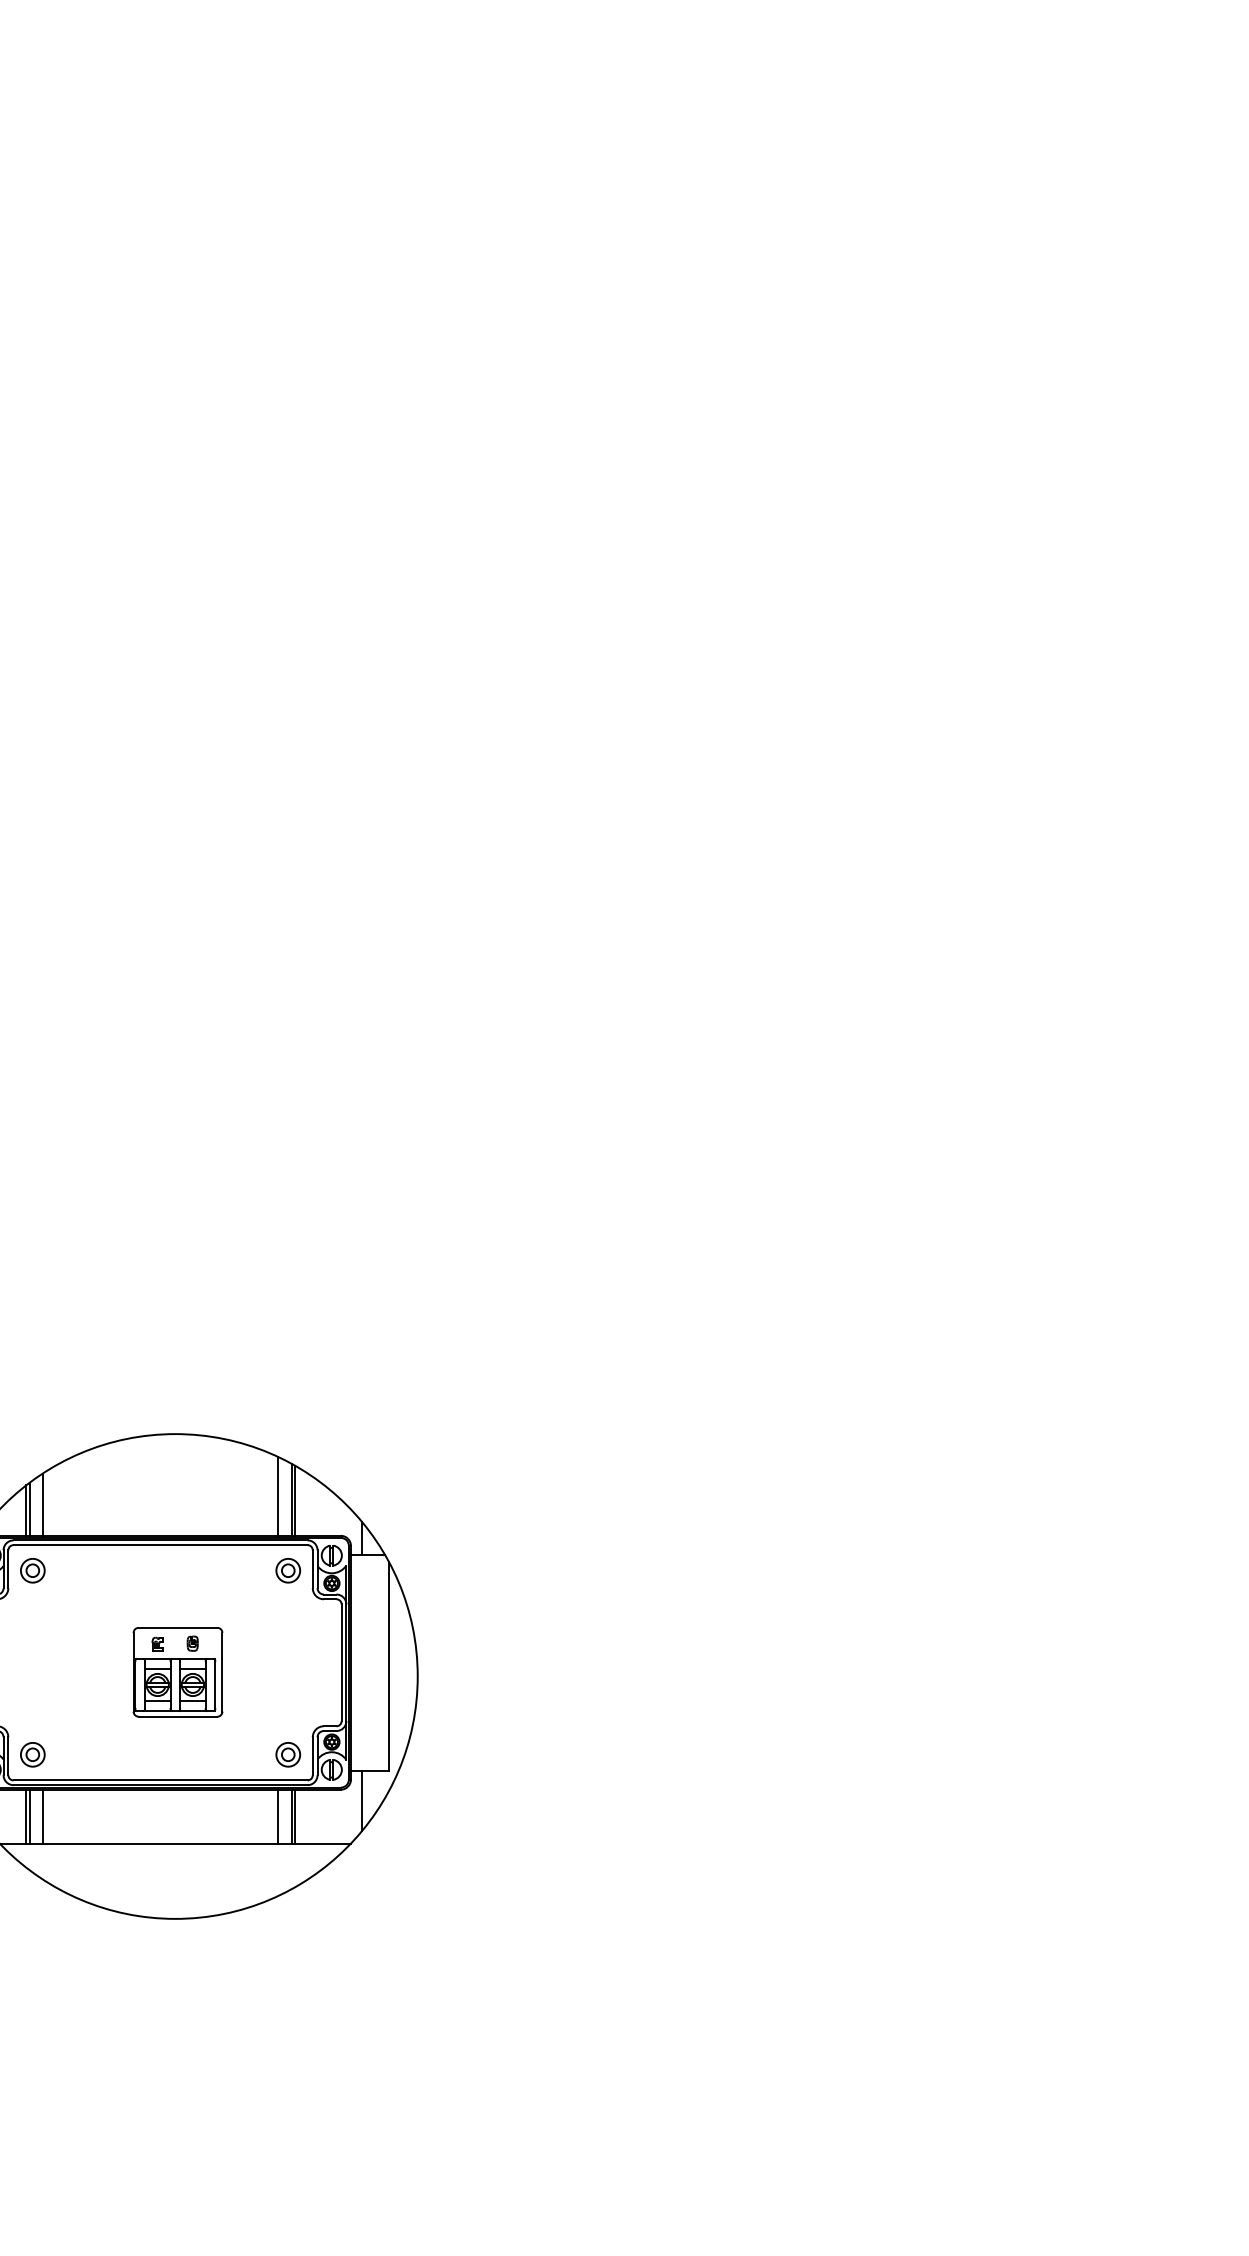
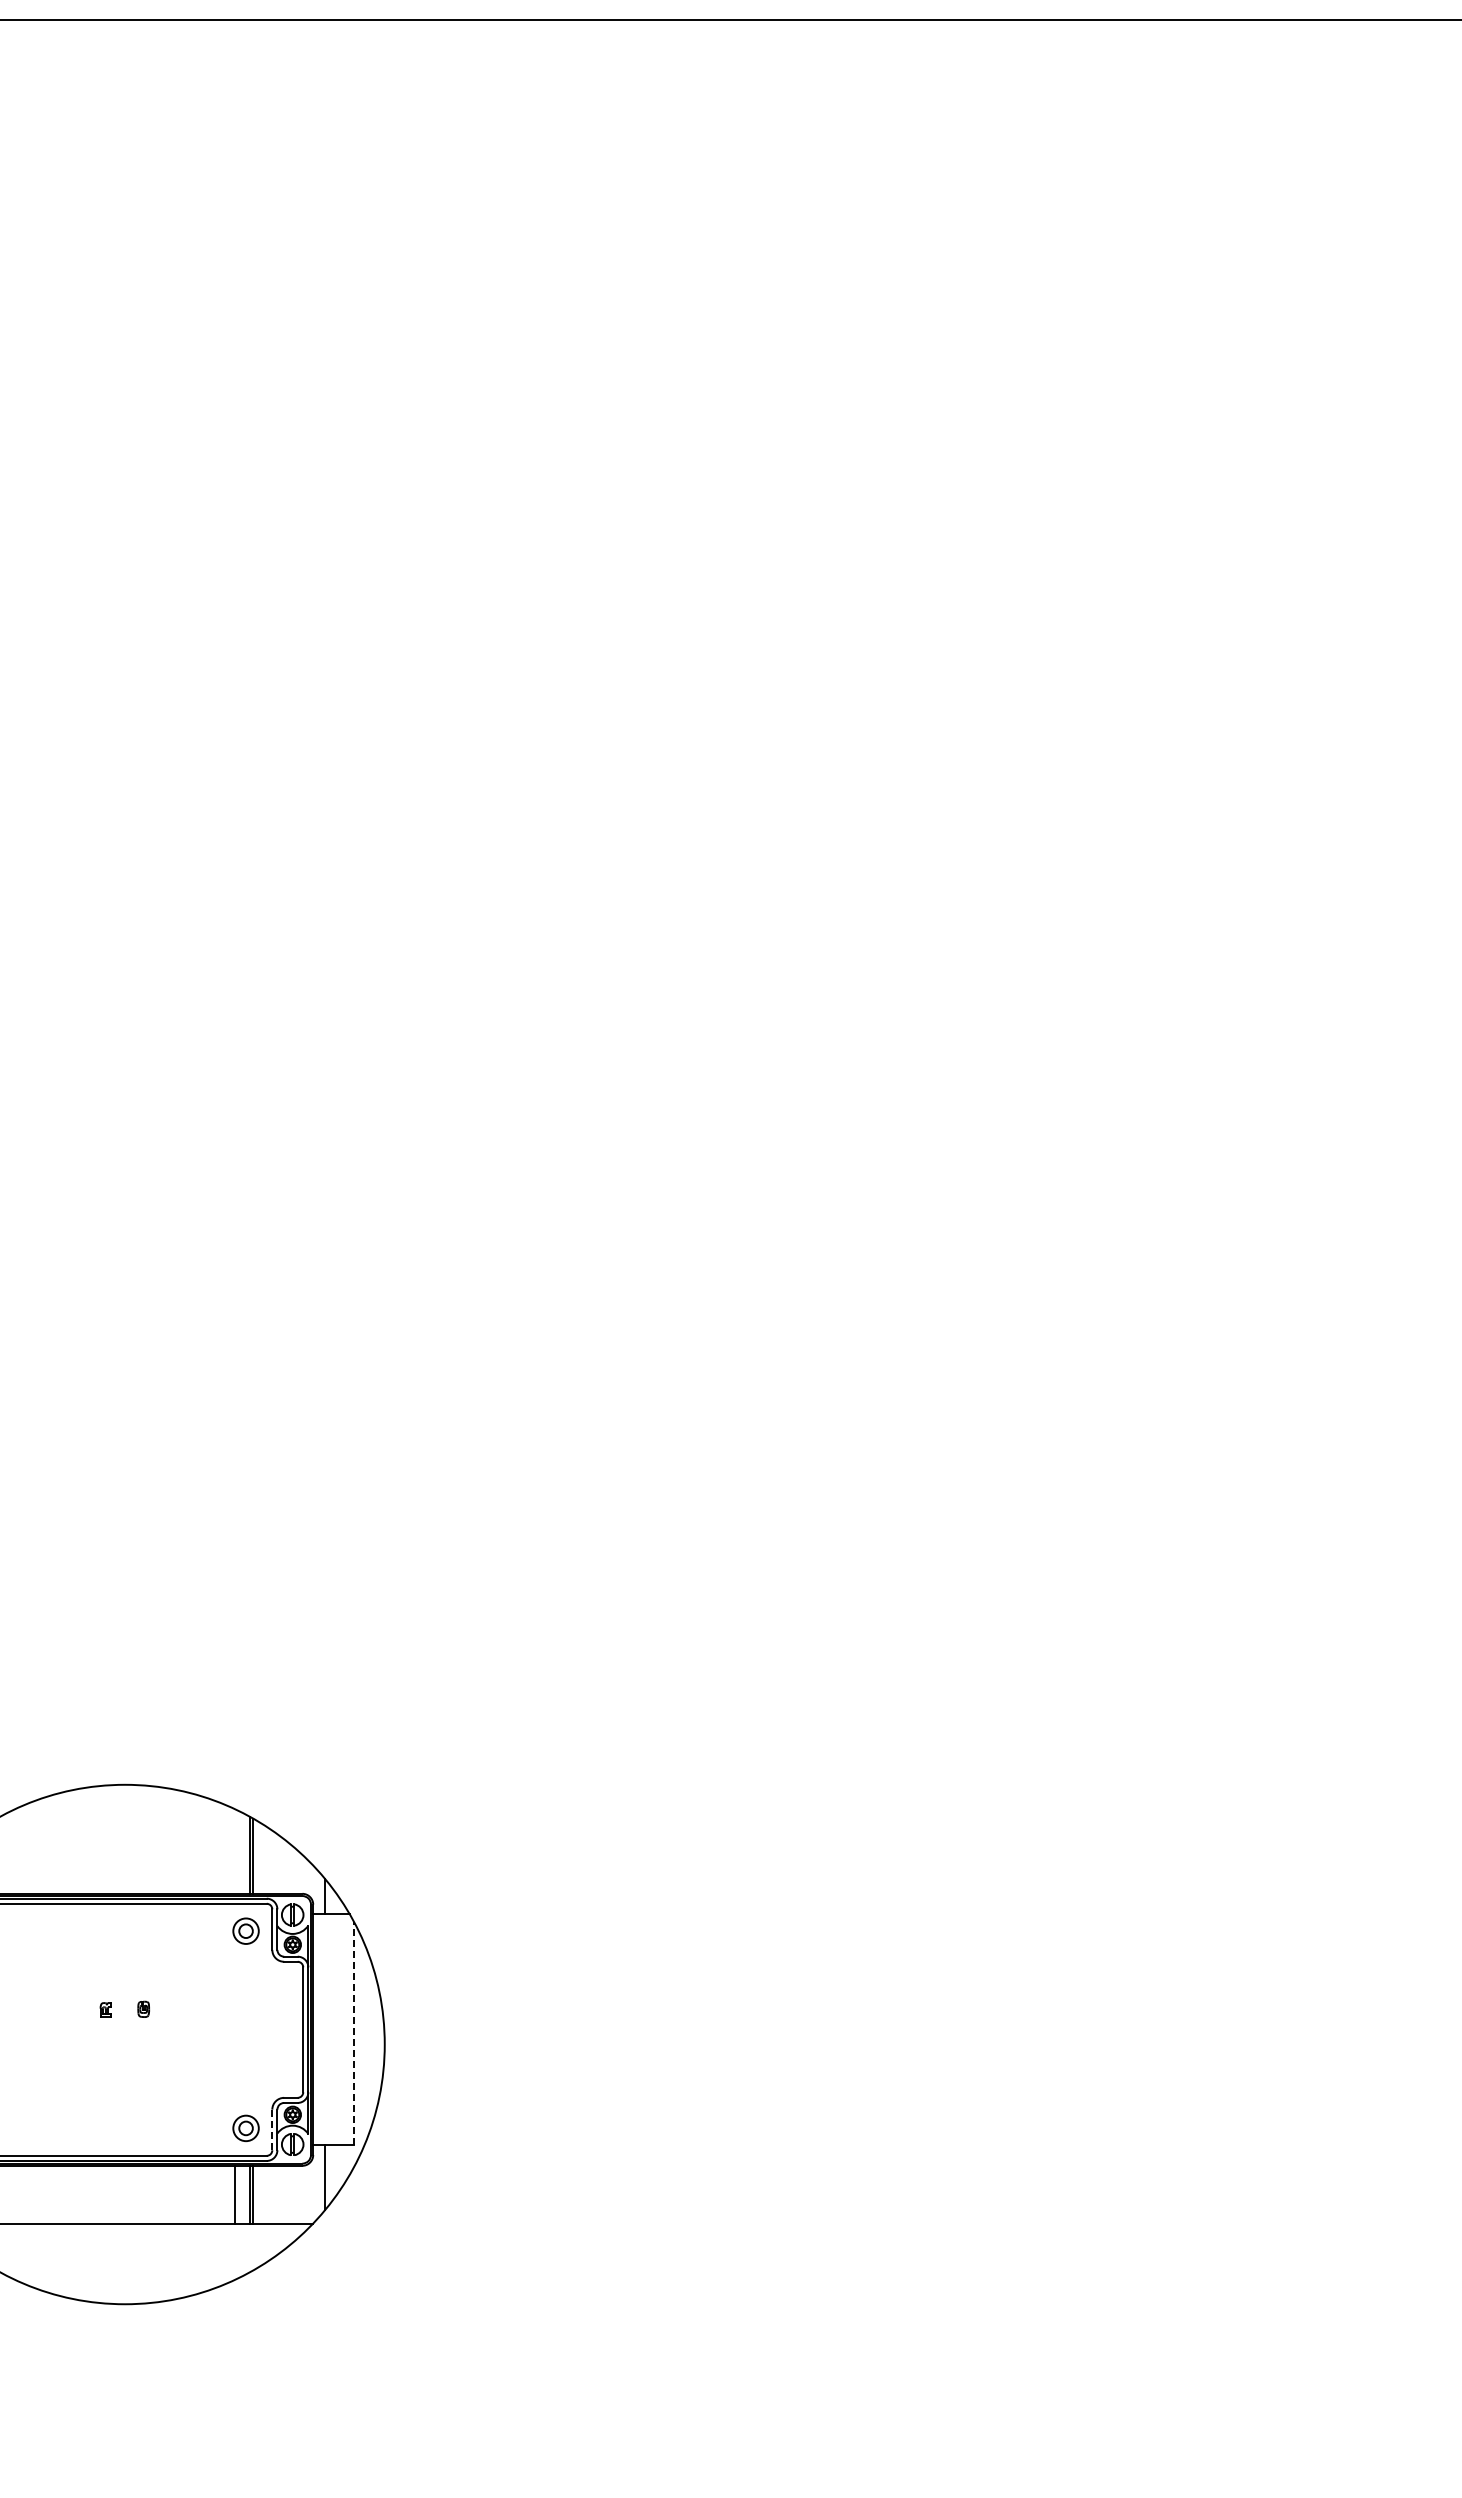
line: (278, 1496) -> (235, 1851), removed
line: (389, 1666) -> (354, 2033), solid -> dashed
part: (177, 1671) -> (127, 2039), removed
line: (312, 1755) -> (272, 2129), solid -> dashed

